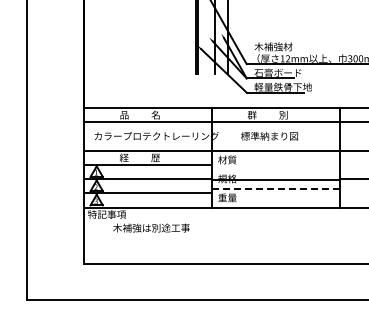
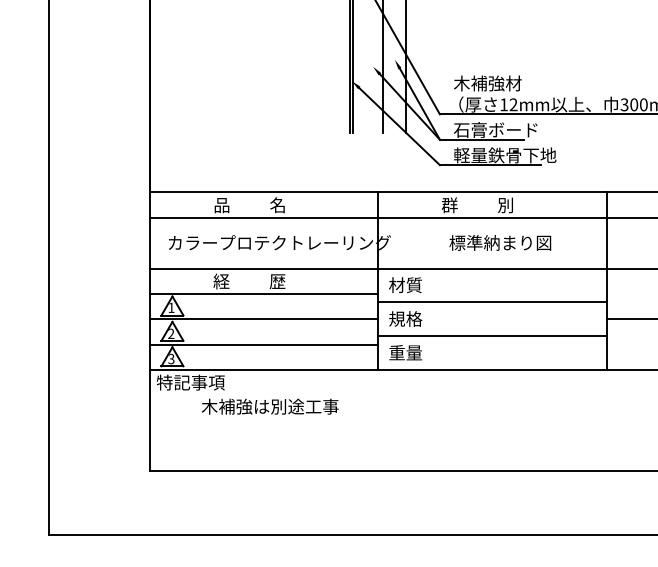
text: (269, 135) -> (500, 241), moved
line: (276, 179) -> (493, 302), moved
line: (276, 188) -> (493, 336), dashed -> solid

